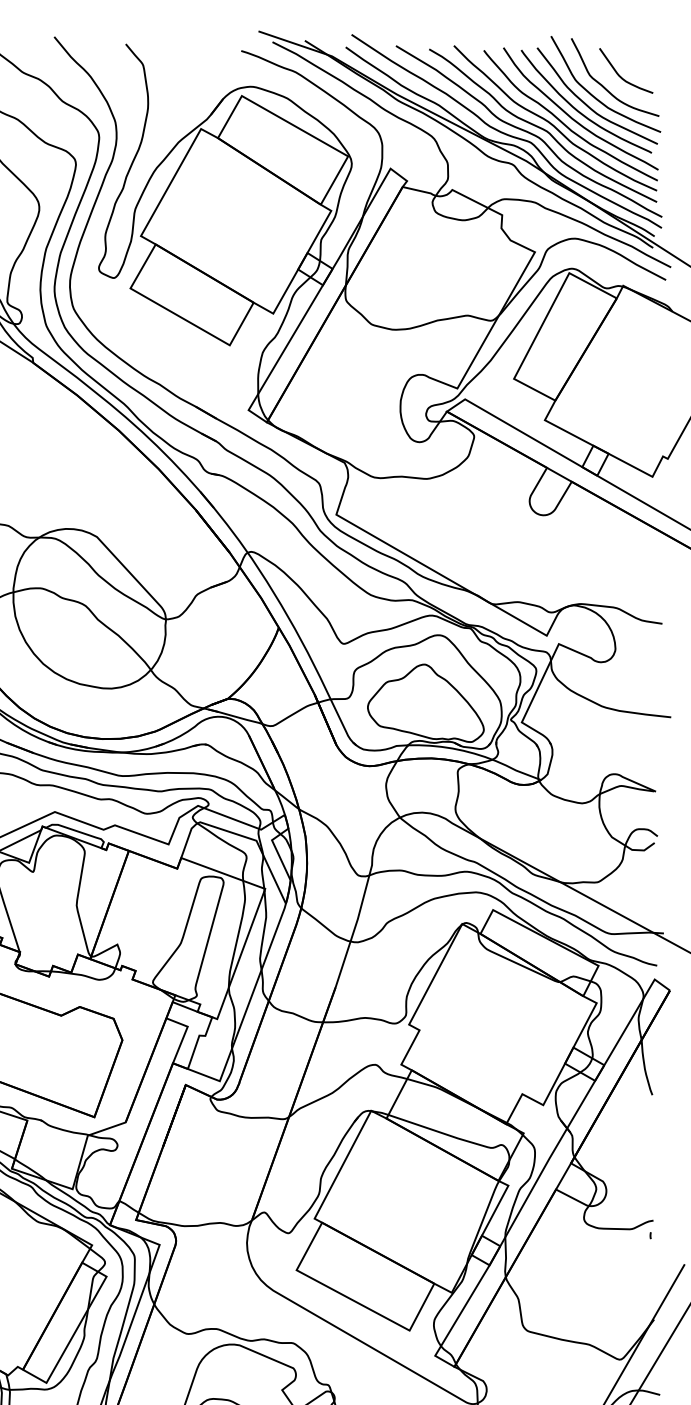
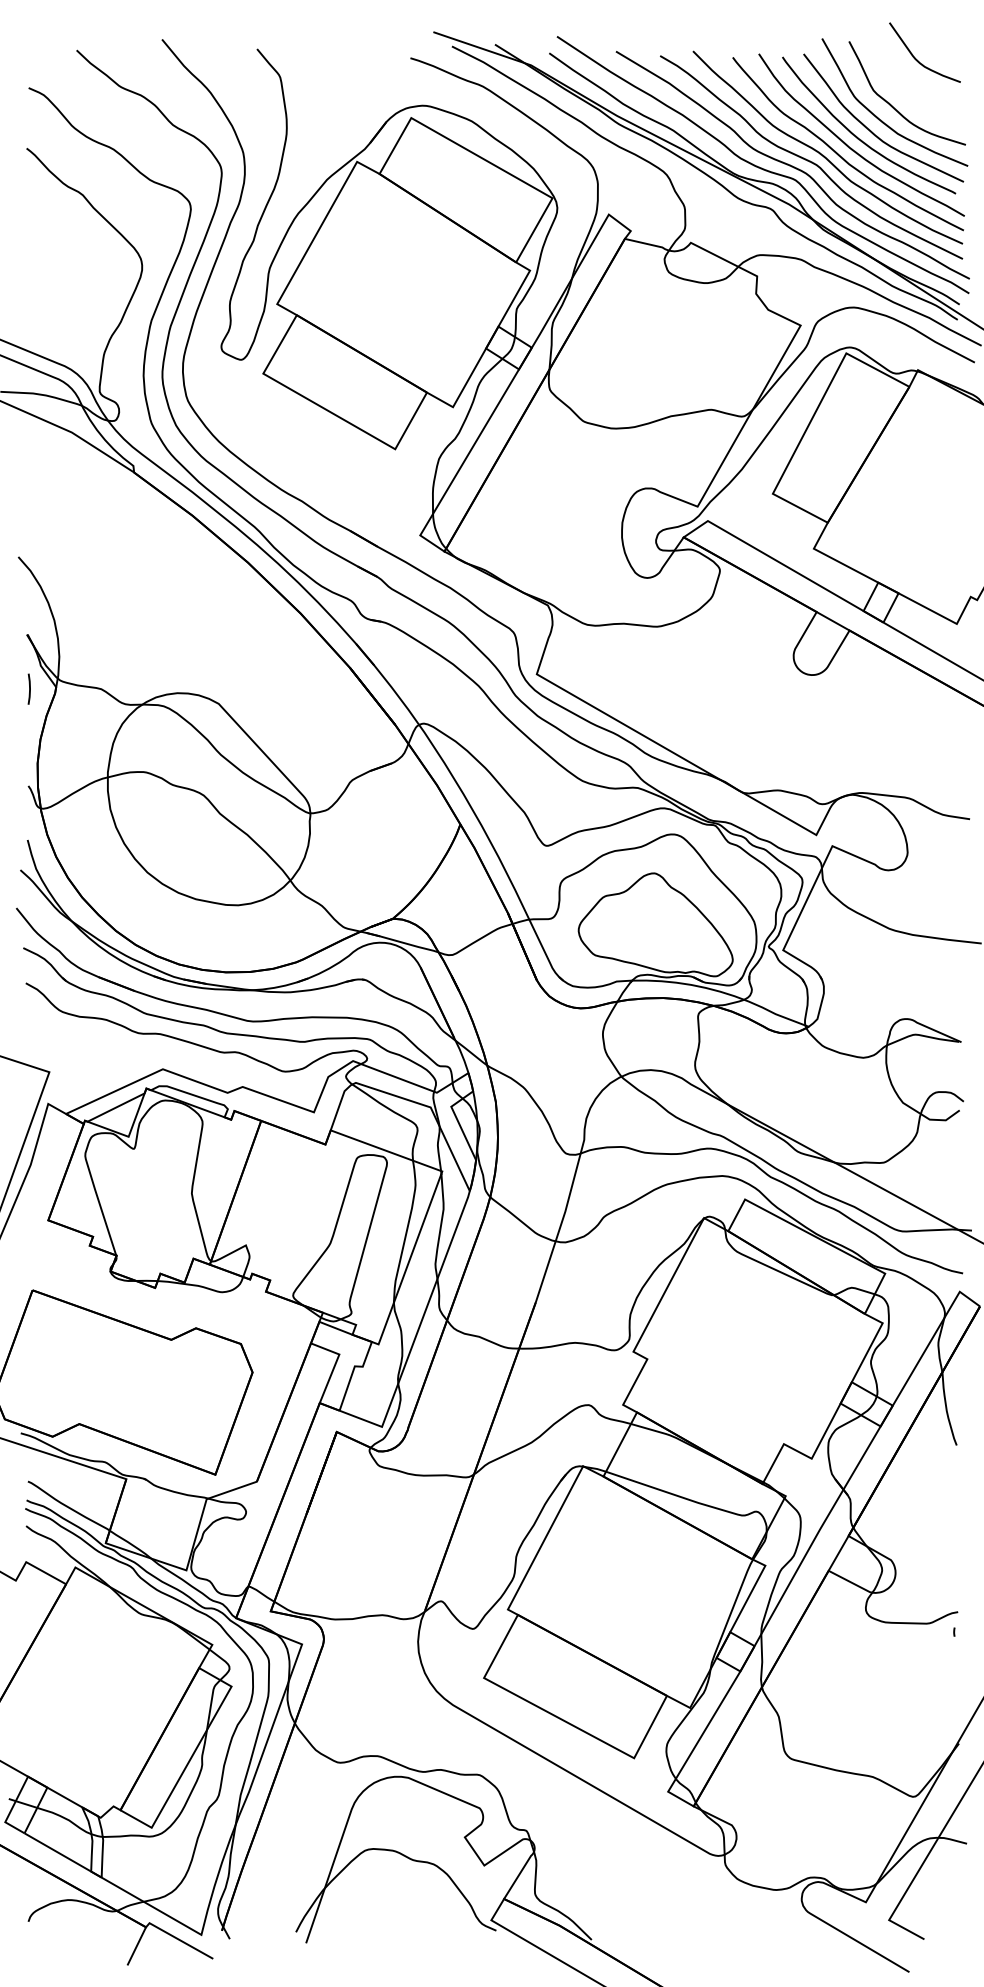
curve: (620, 76) -> (917, 59), moved

